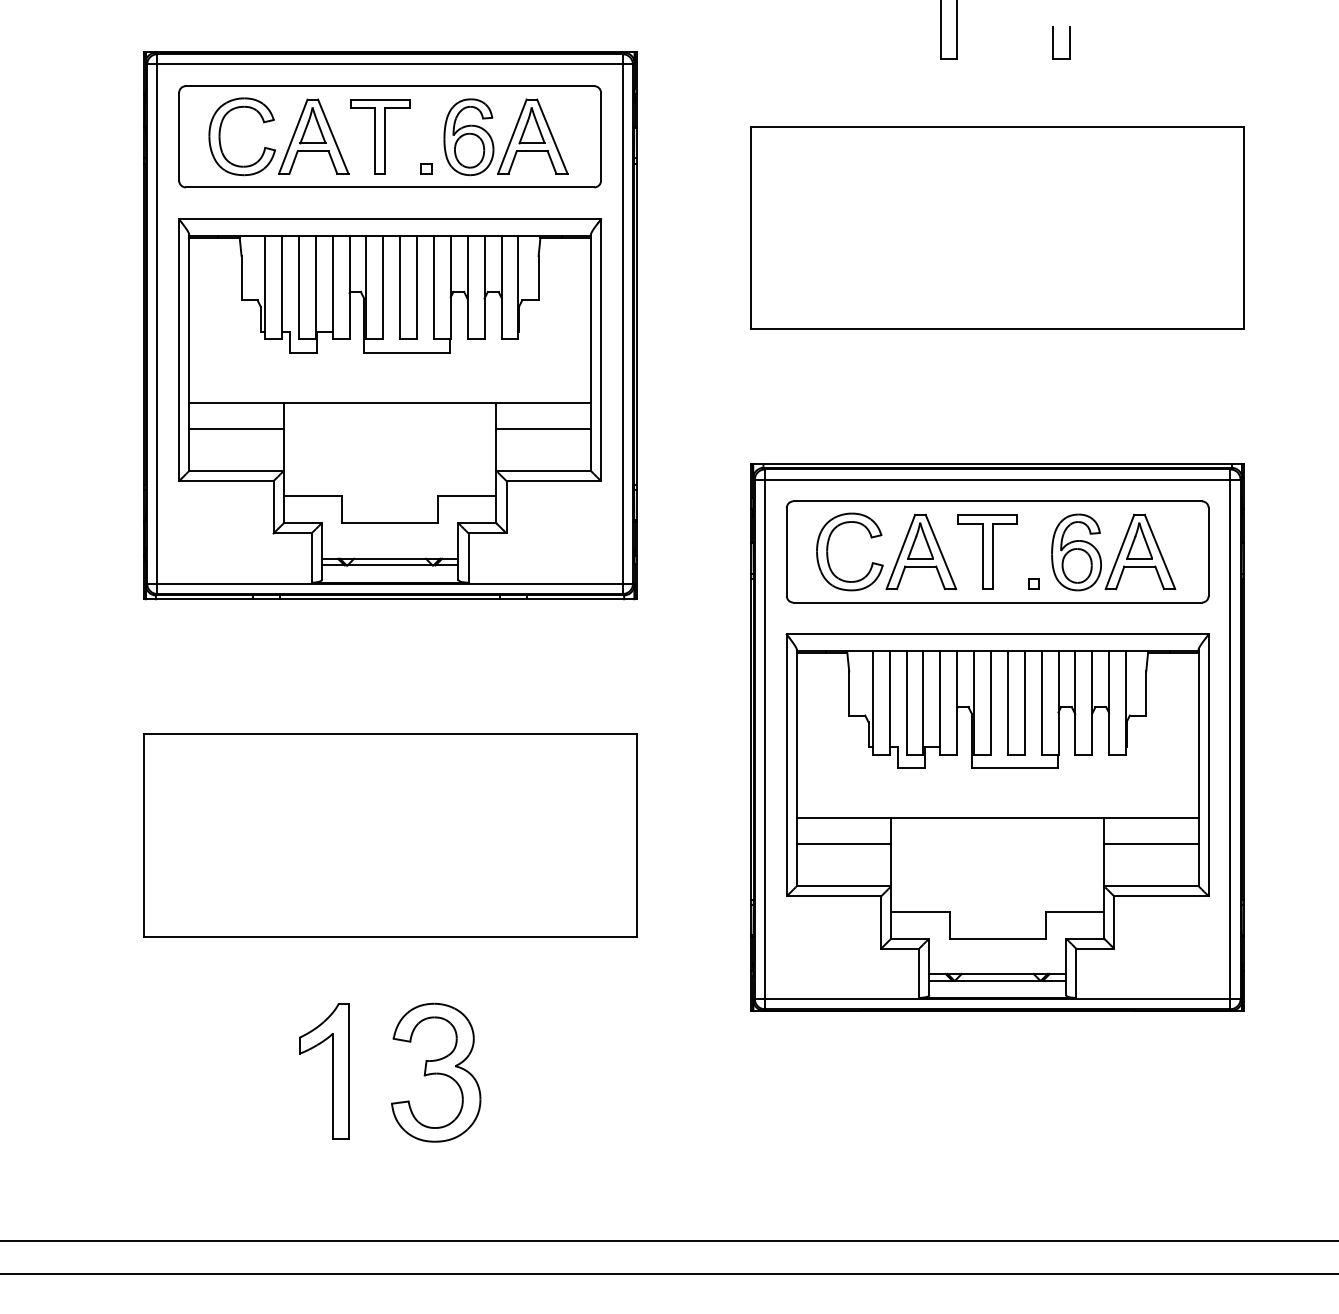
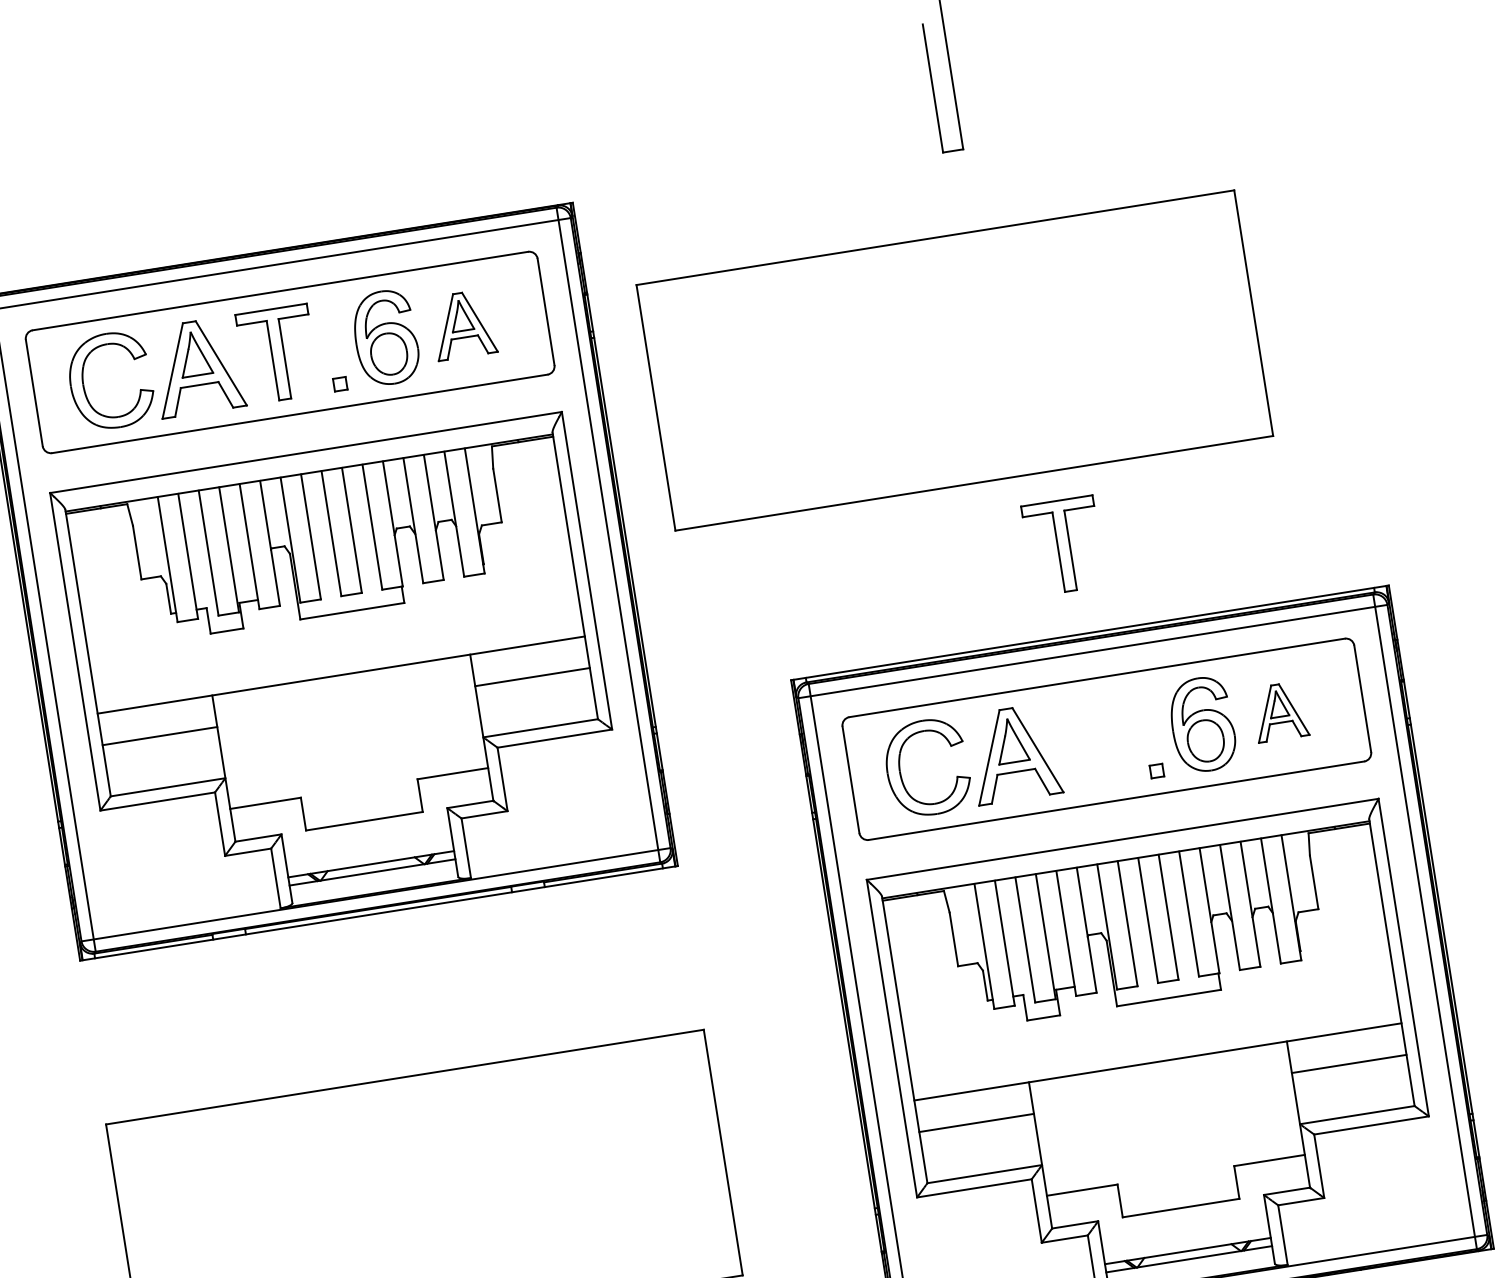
part: (1053, 42) -> (1076, 110), removed
part: (532, 136) -> (462, 324), size x0.7
part: (997, 227) -> (954, 360), moved
part: (987, 551) -> (1063, 545), moved
part: (1140, 551) -> (1279, 711), size x0.6

